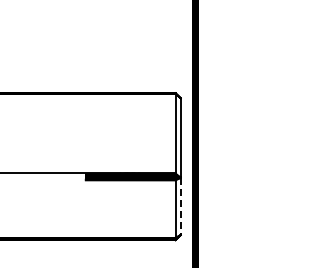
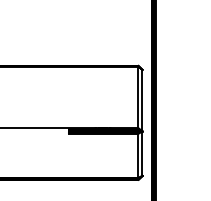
line: (180, 206) -> (142, 153), dashed -> solid

